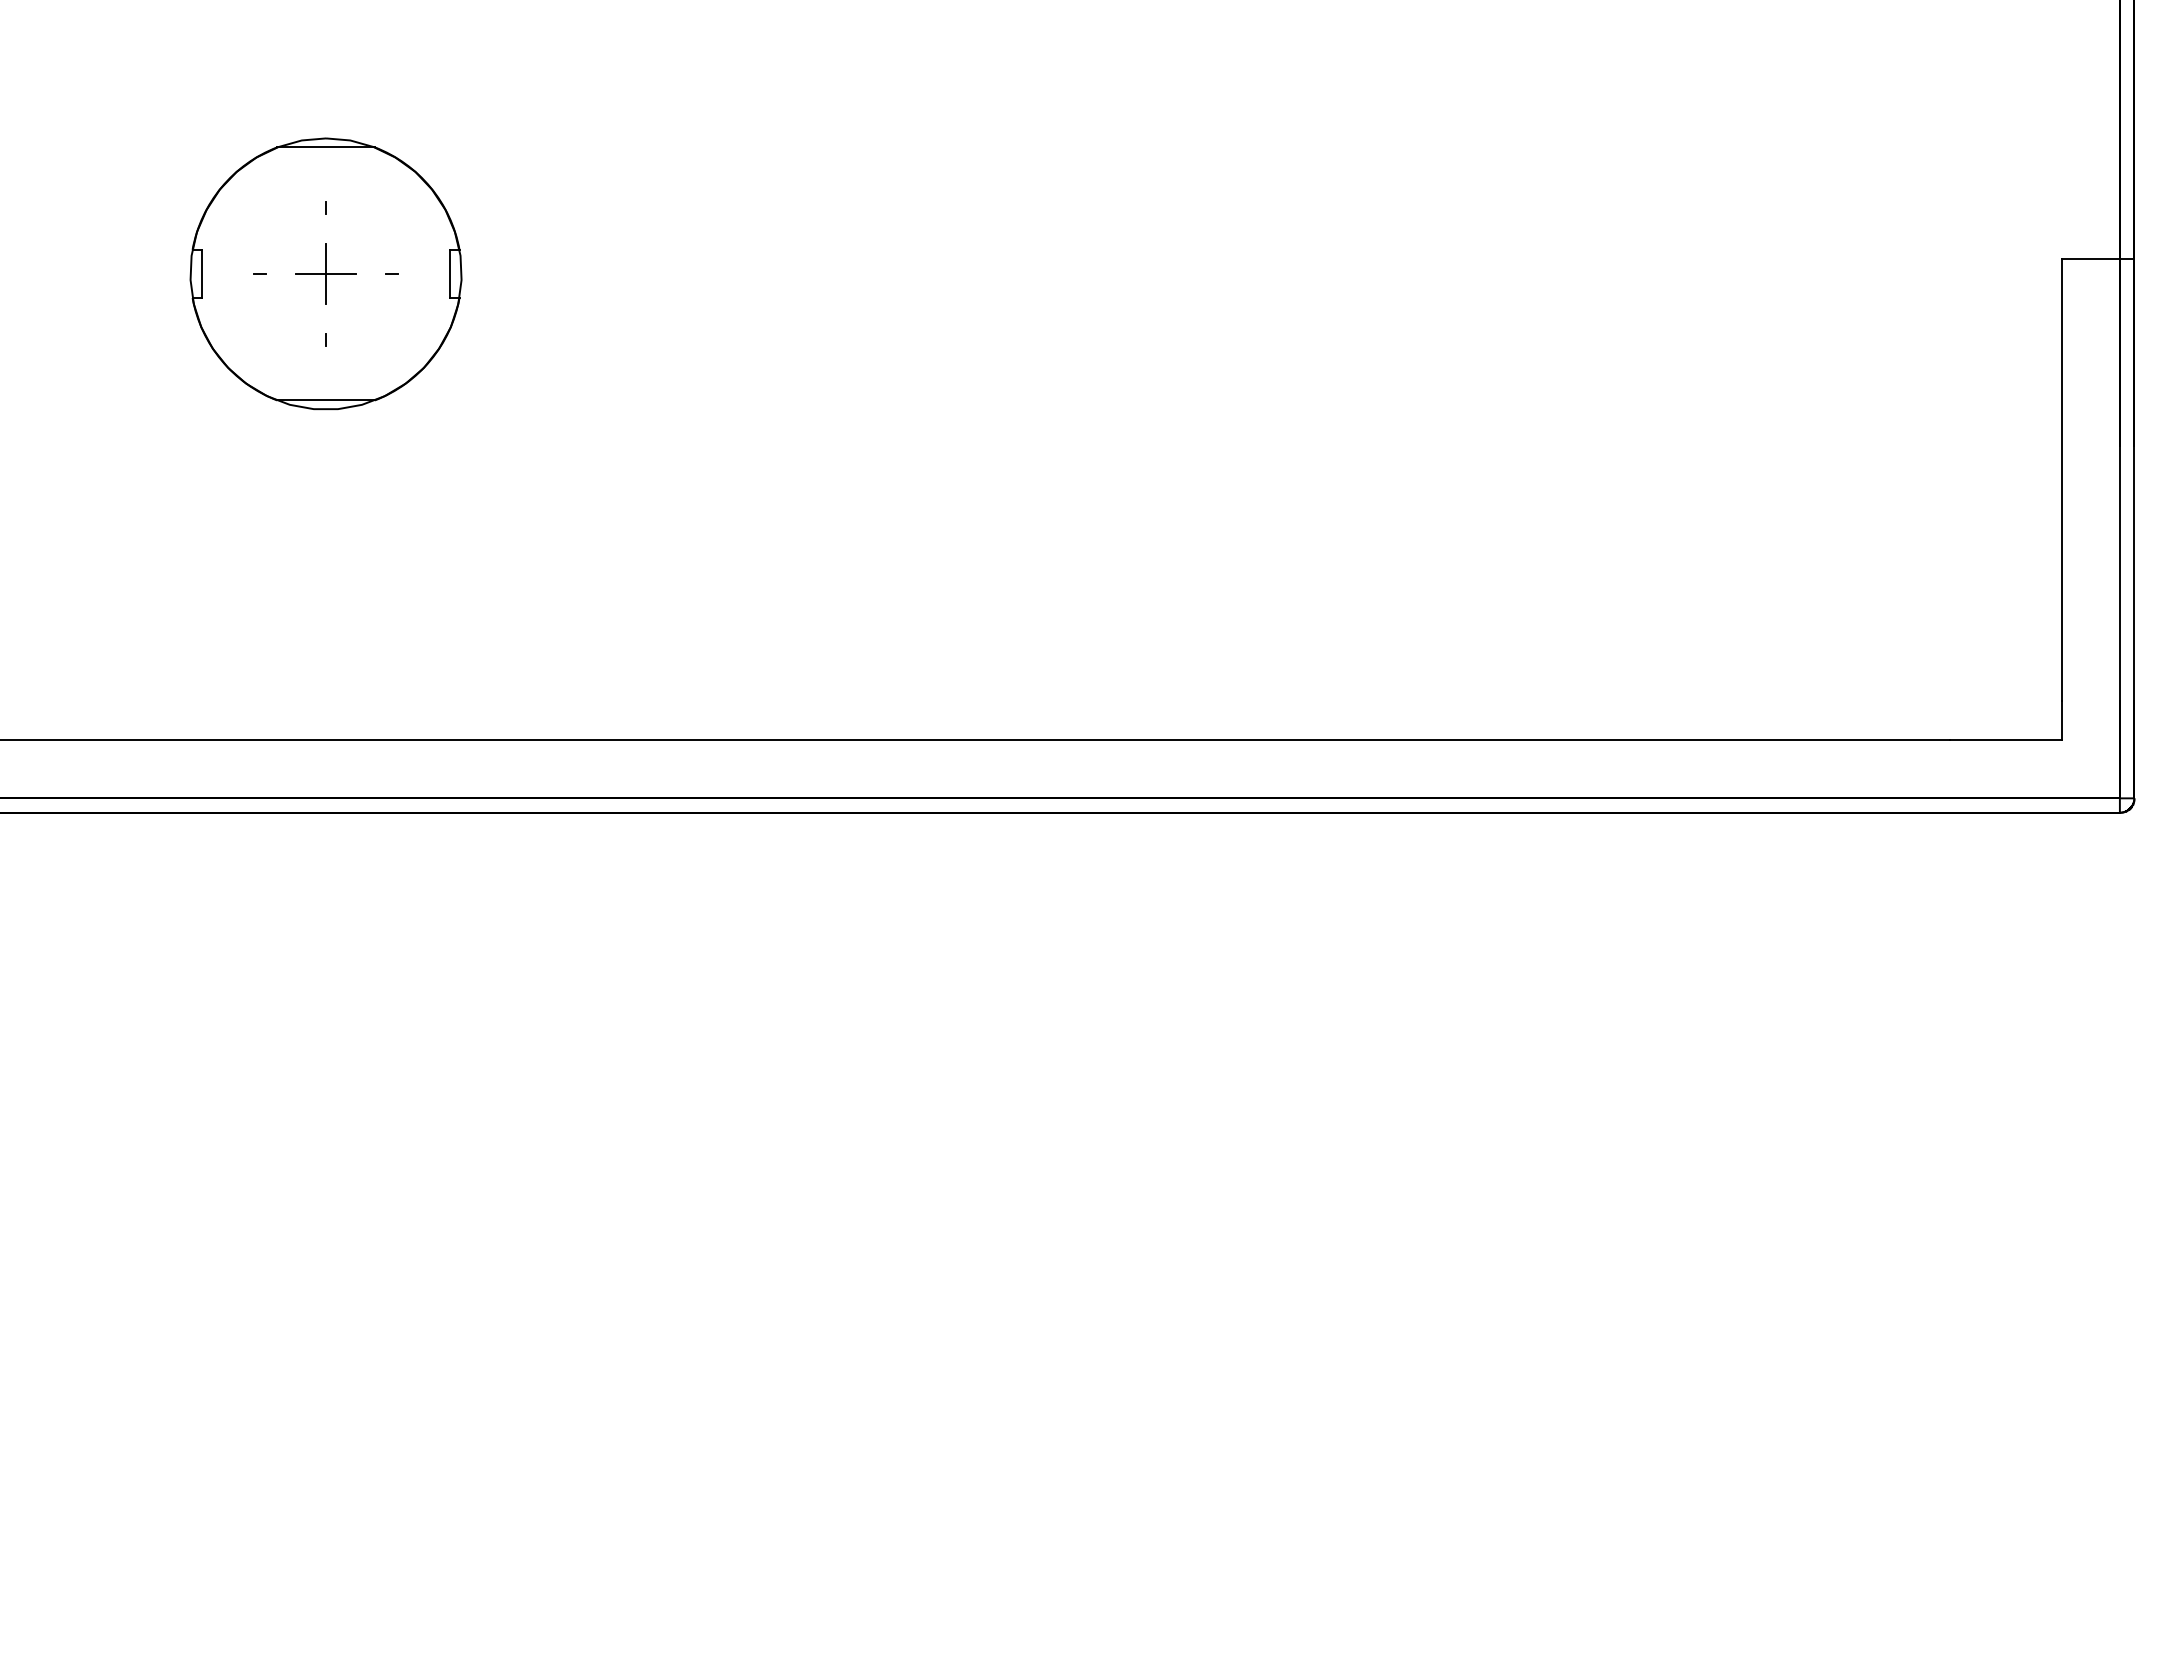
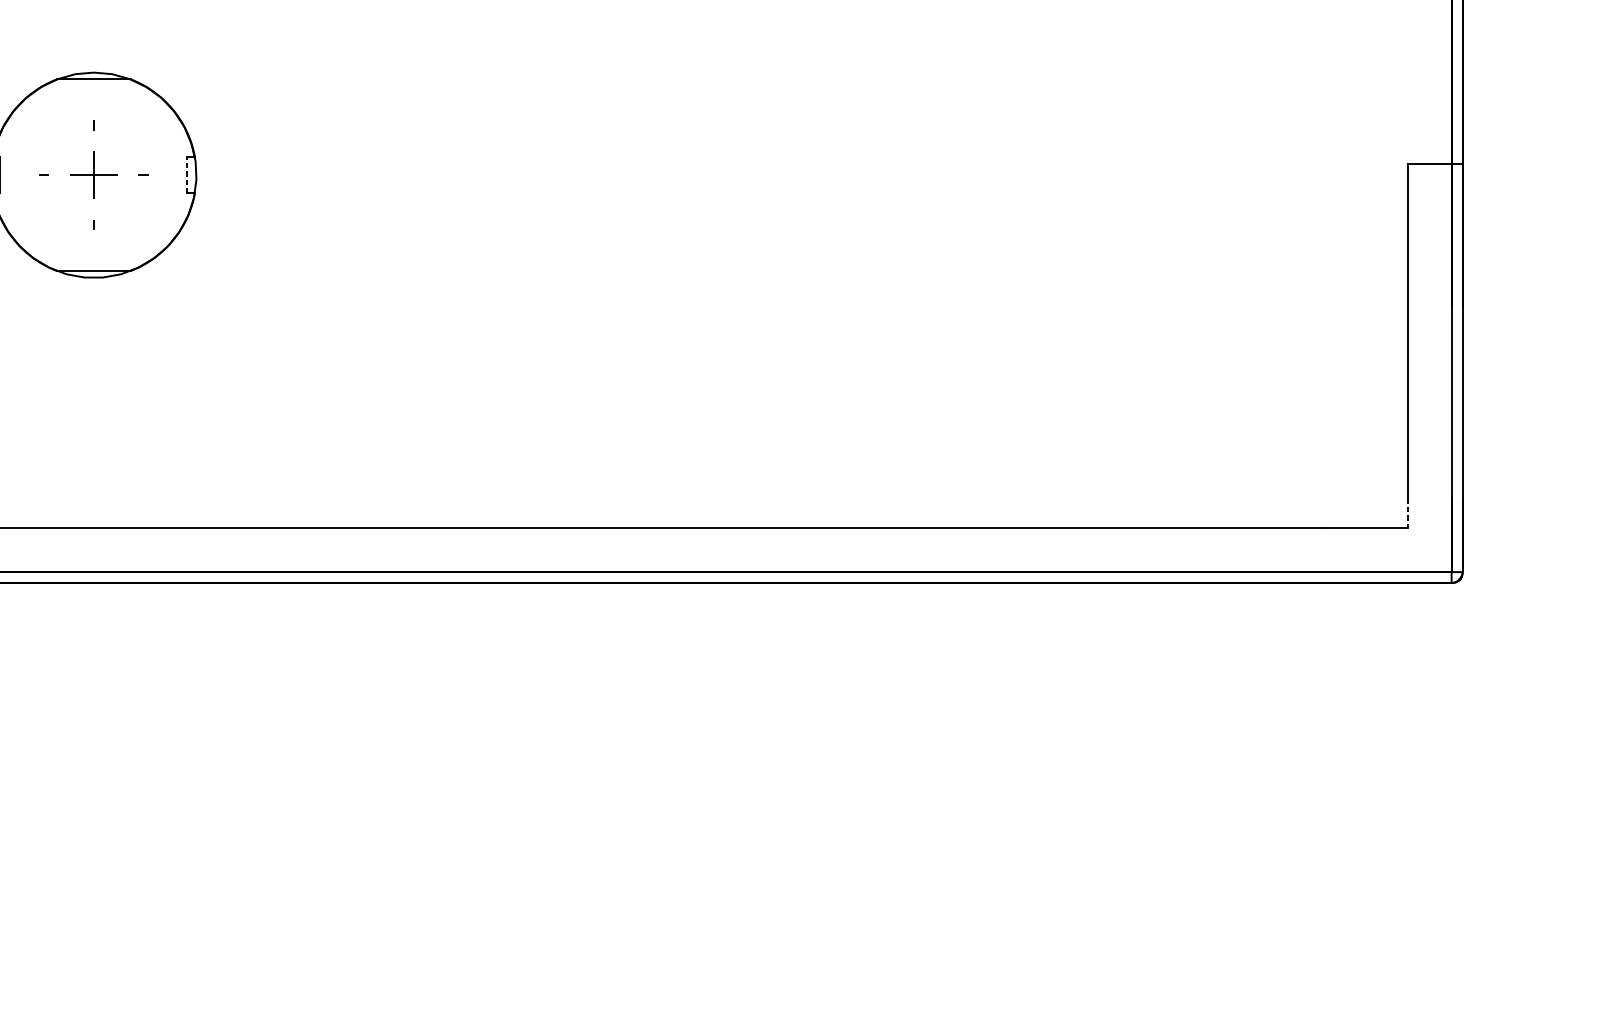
line: (449, 273) -> (187, 174), solid -> dashed
line: (2062, 720) -> (1408, 513), solid -> dashed

